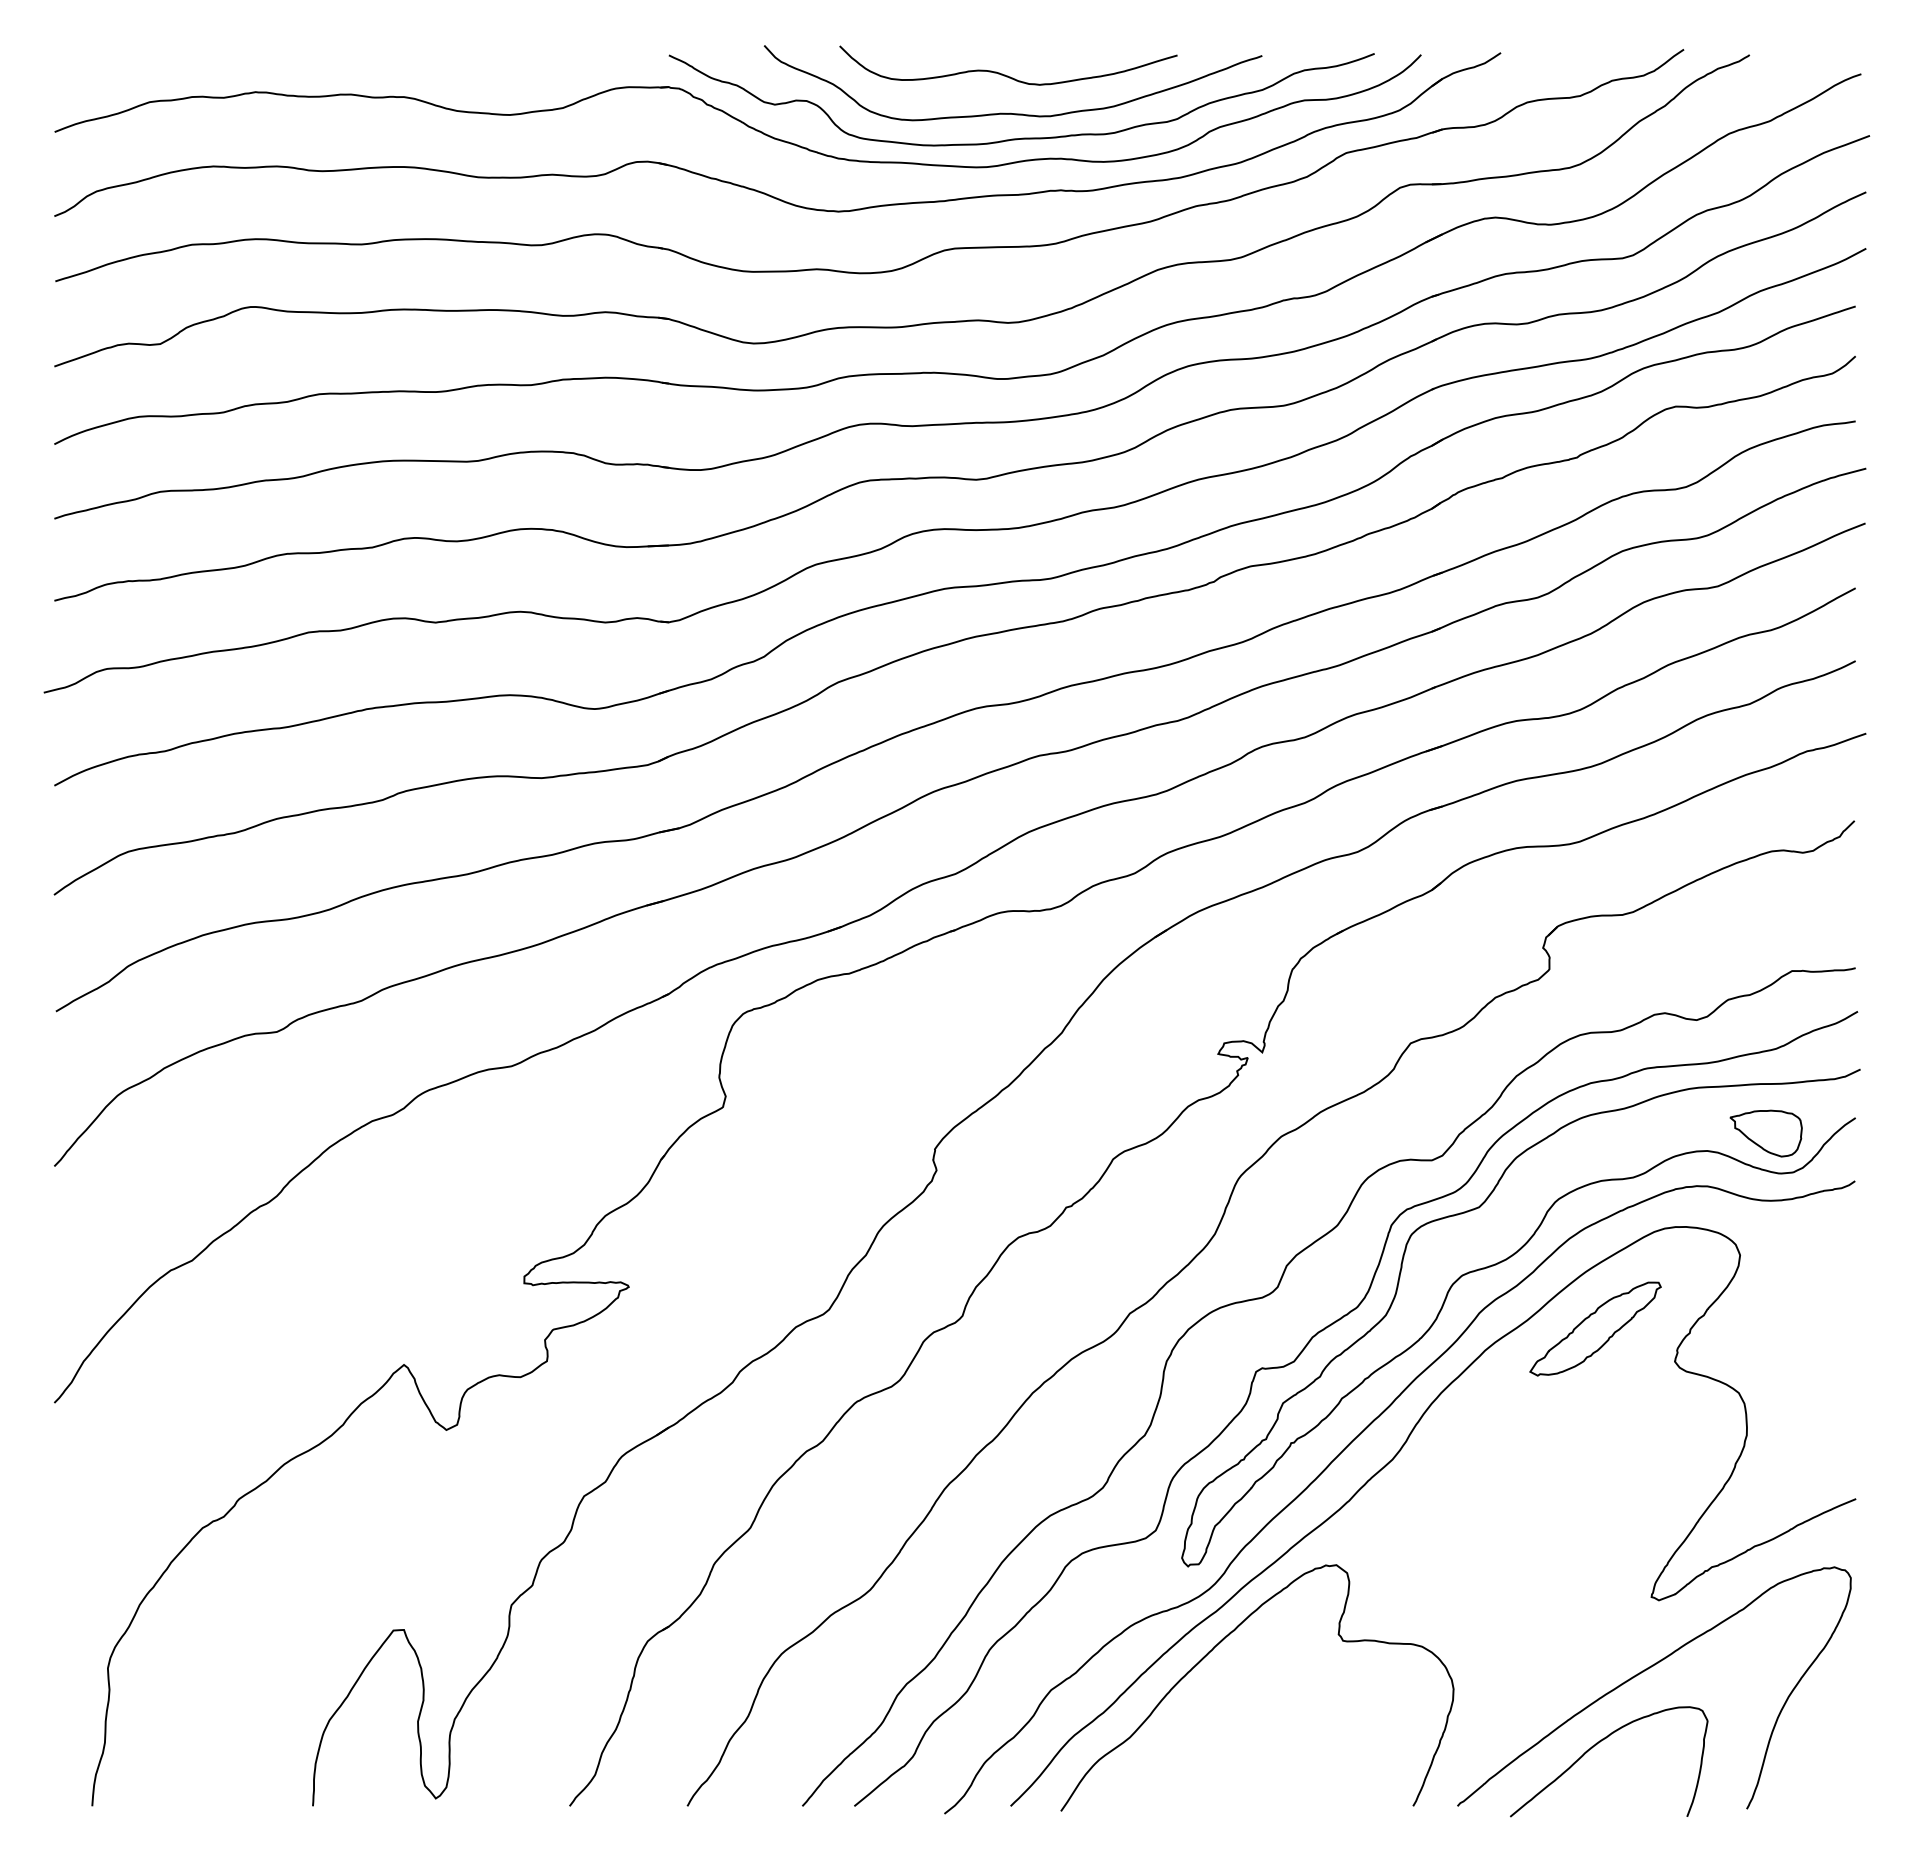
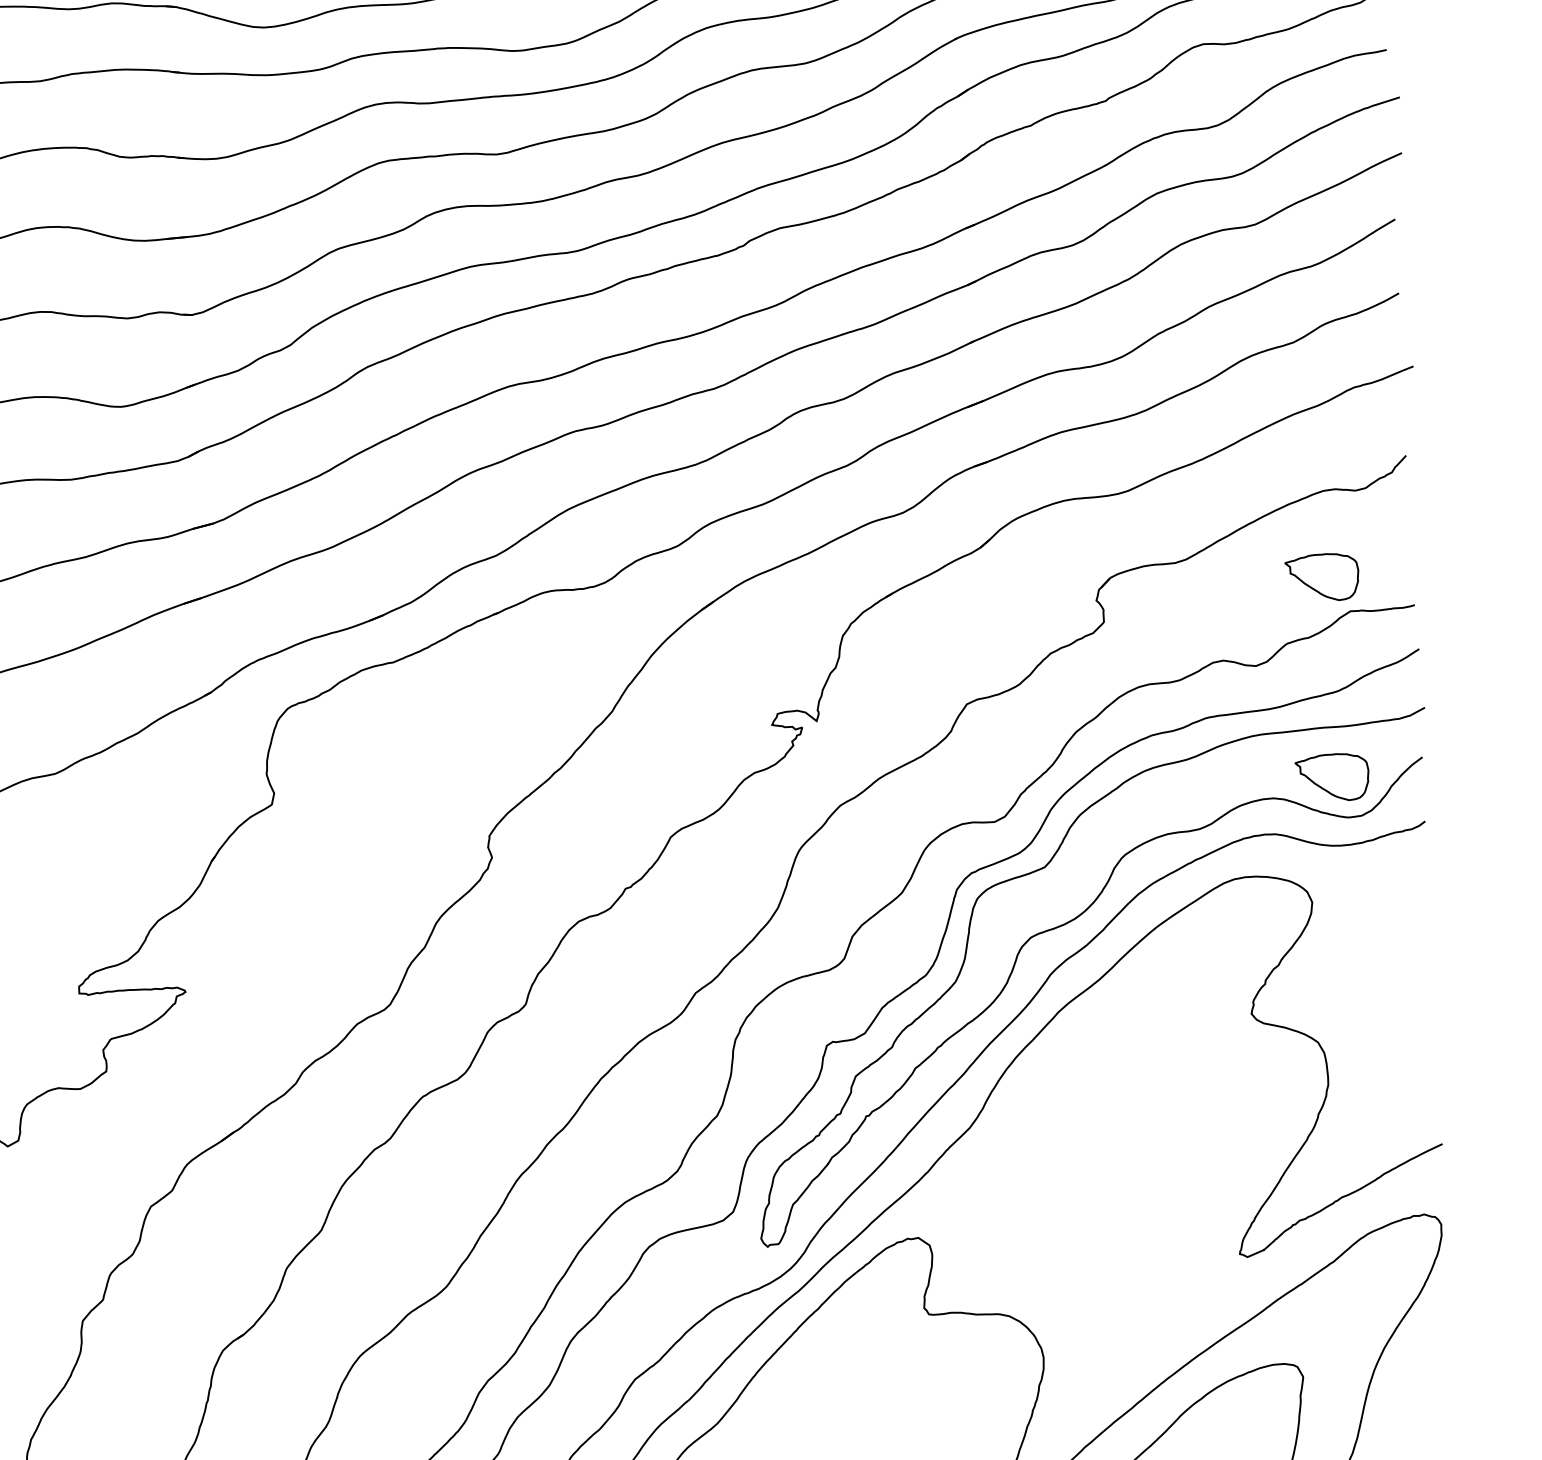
part: (1765, 936) -> (1321, 577), added
part: (1595, 1328) -> (1169, 984), removed

